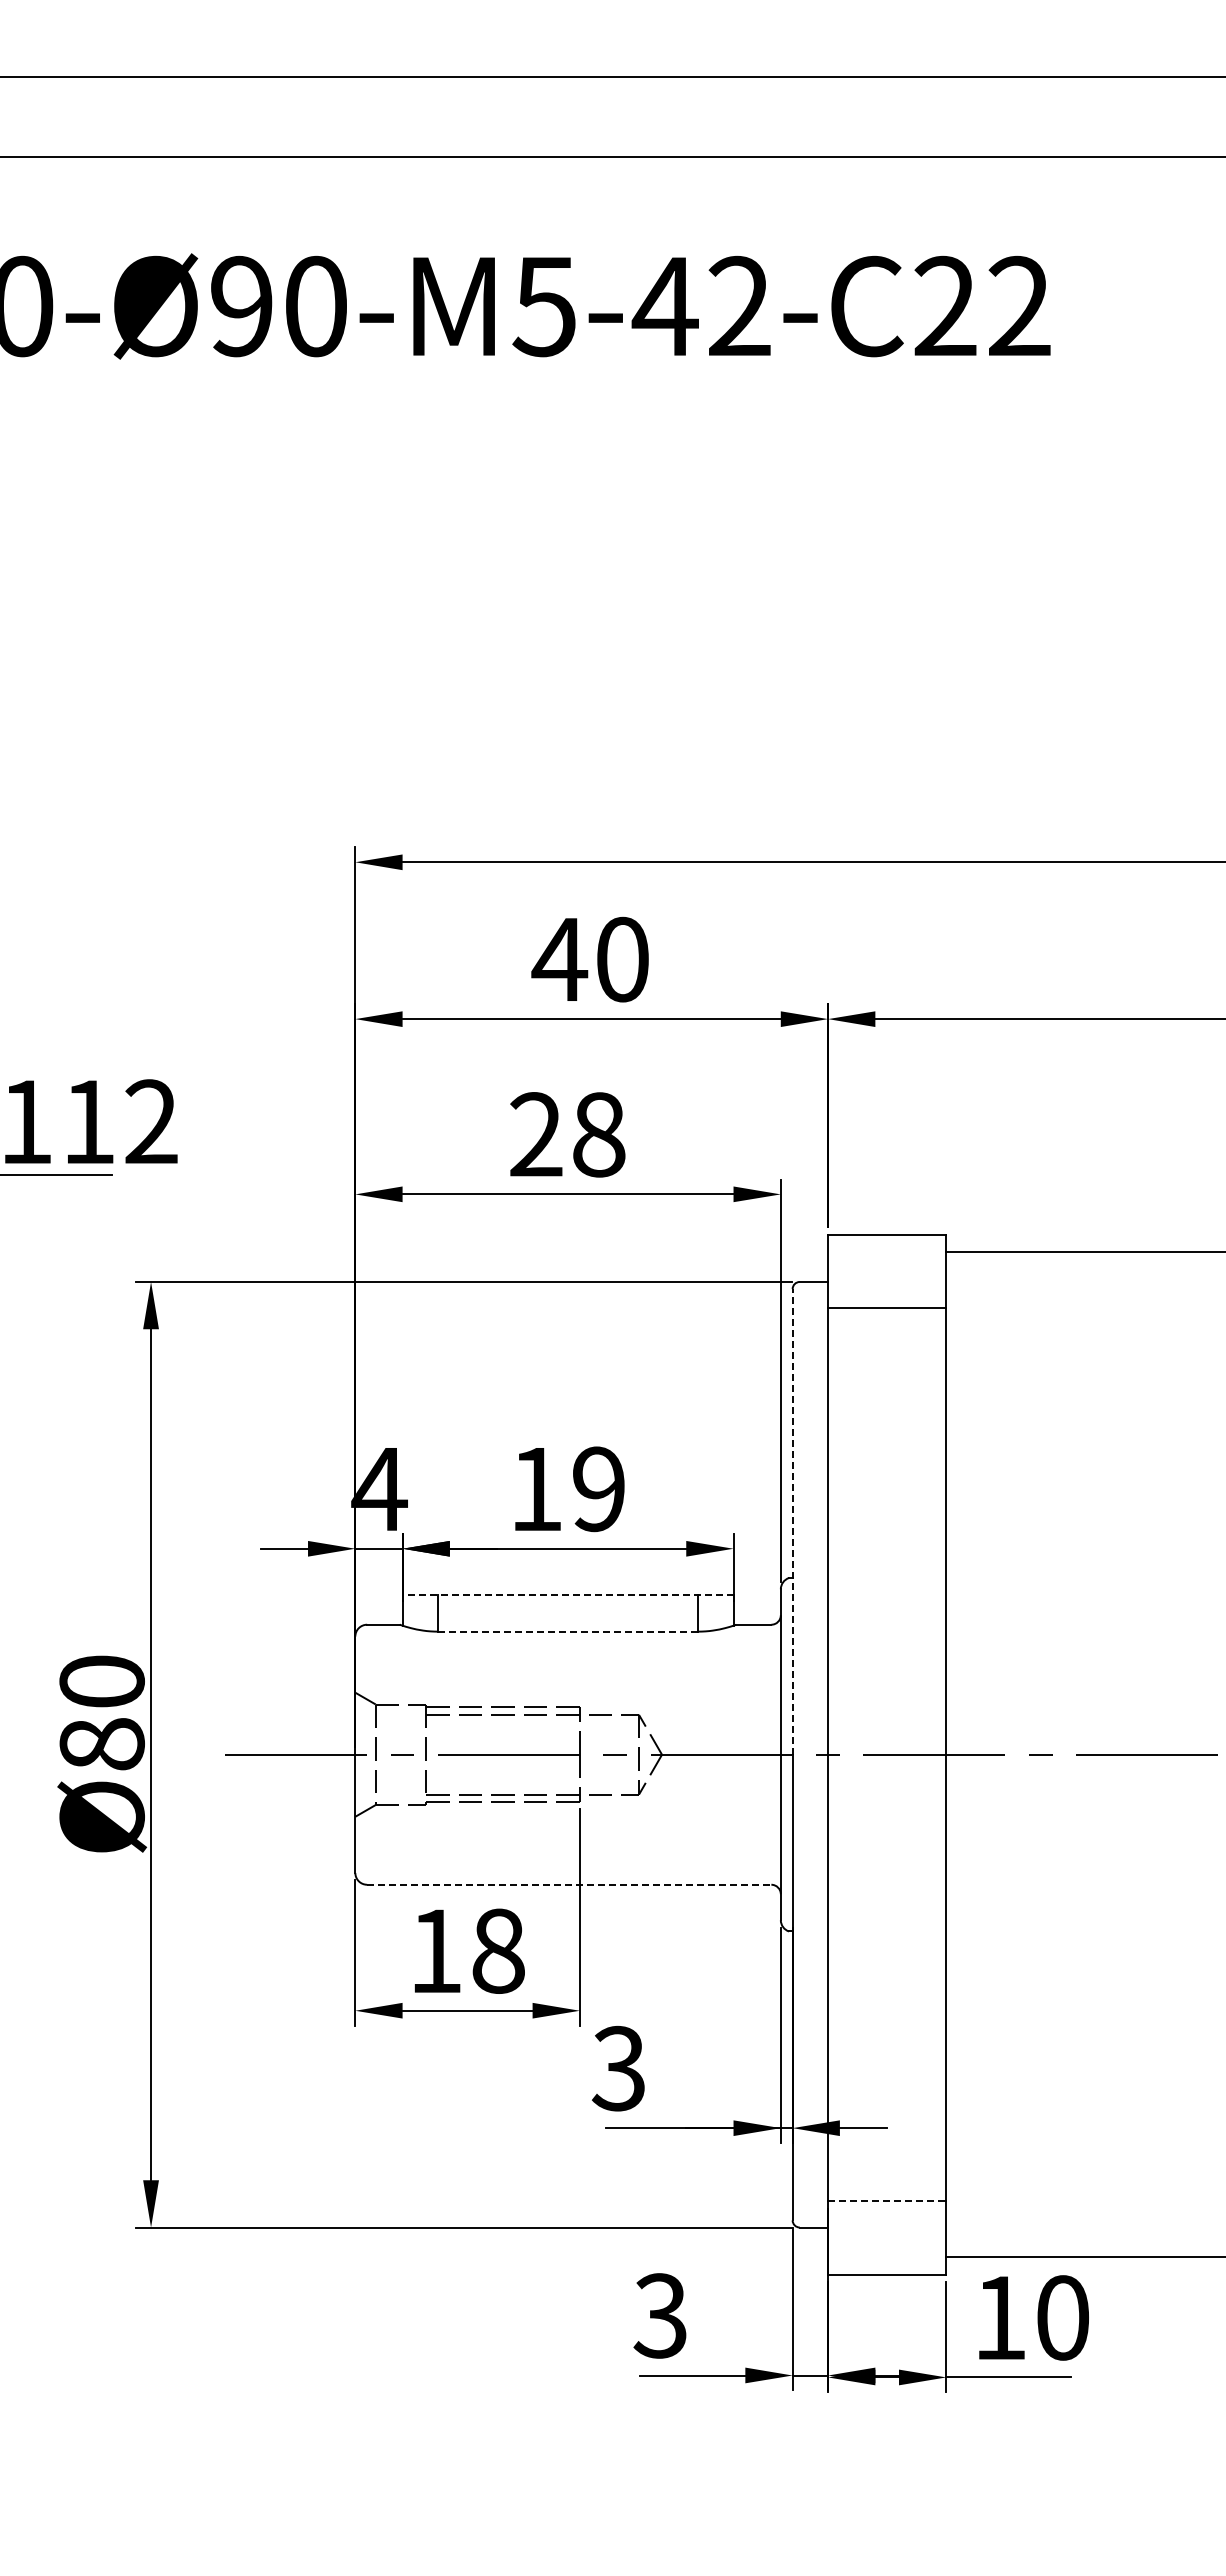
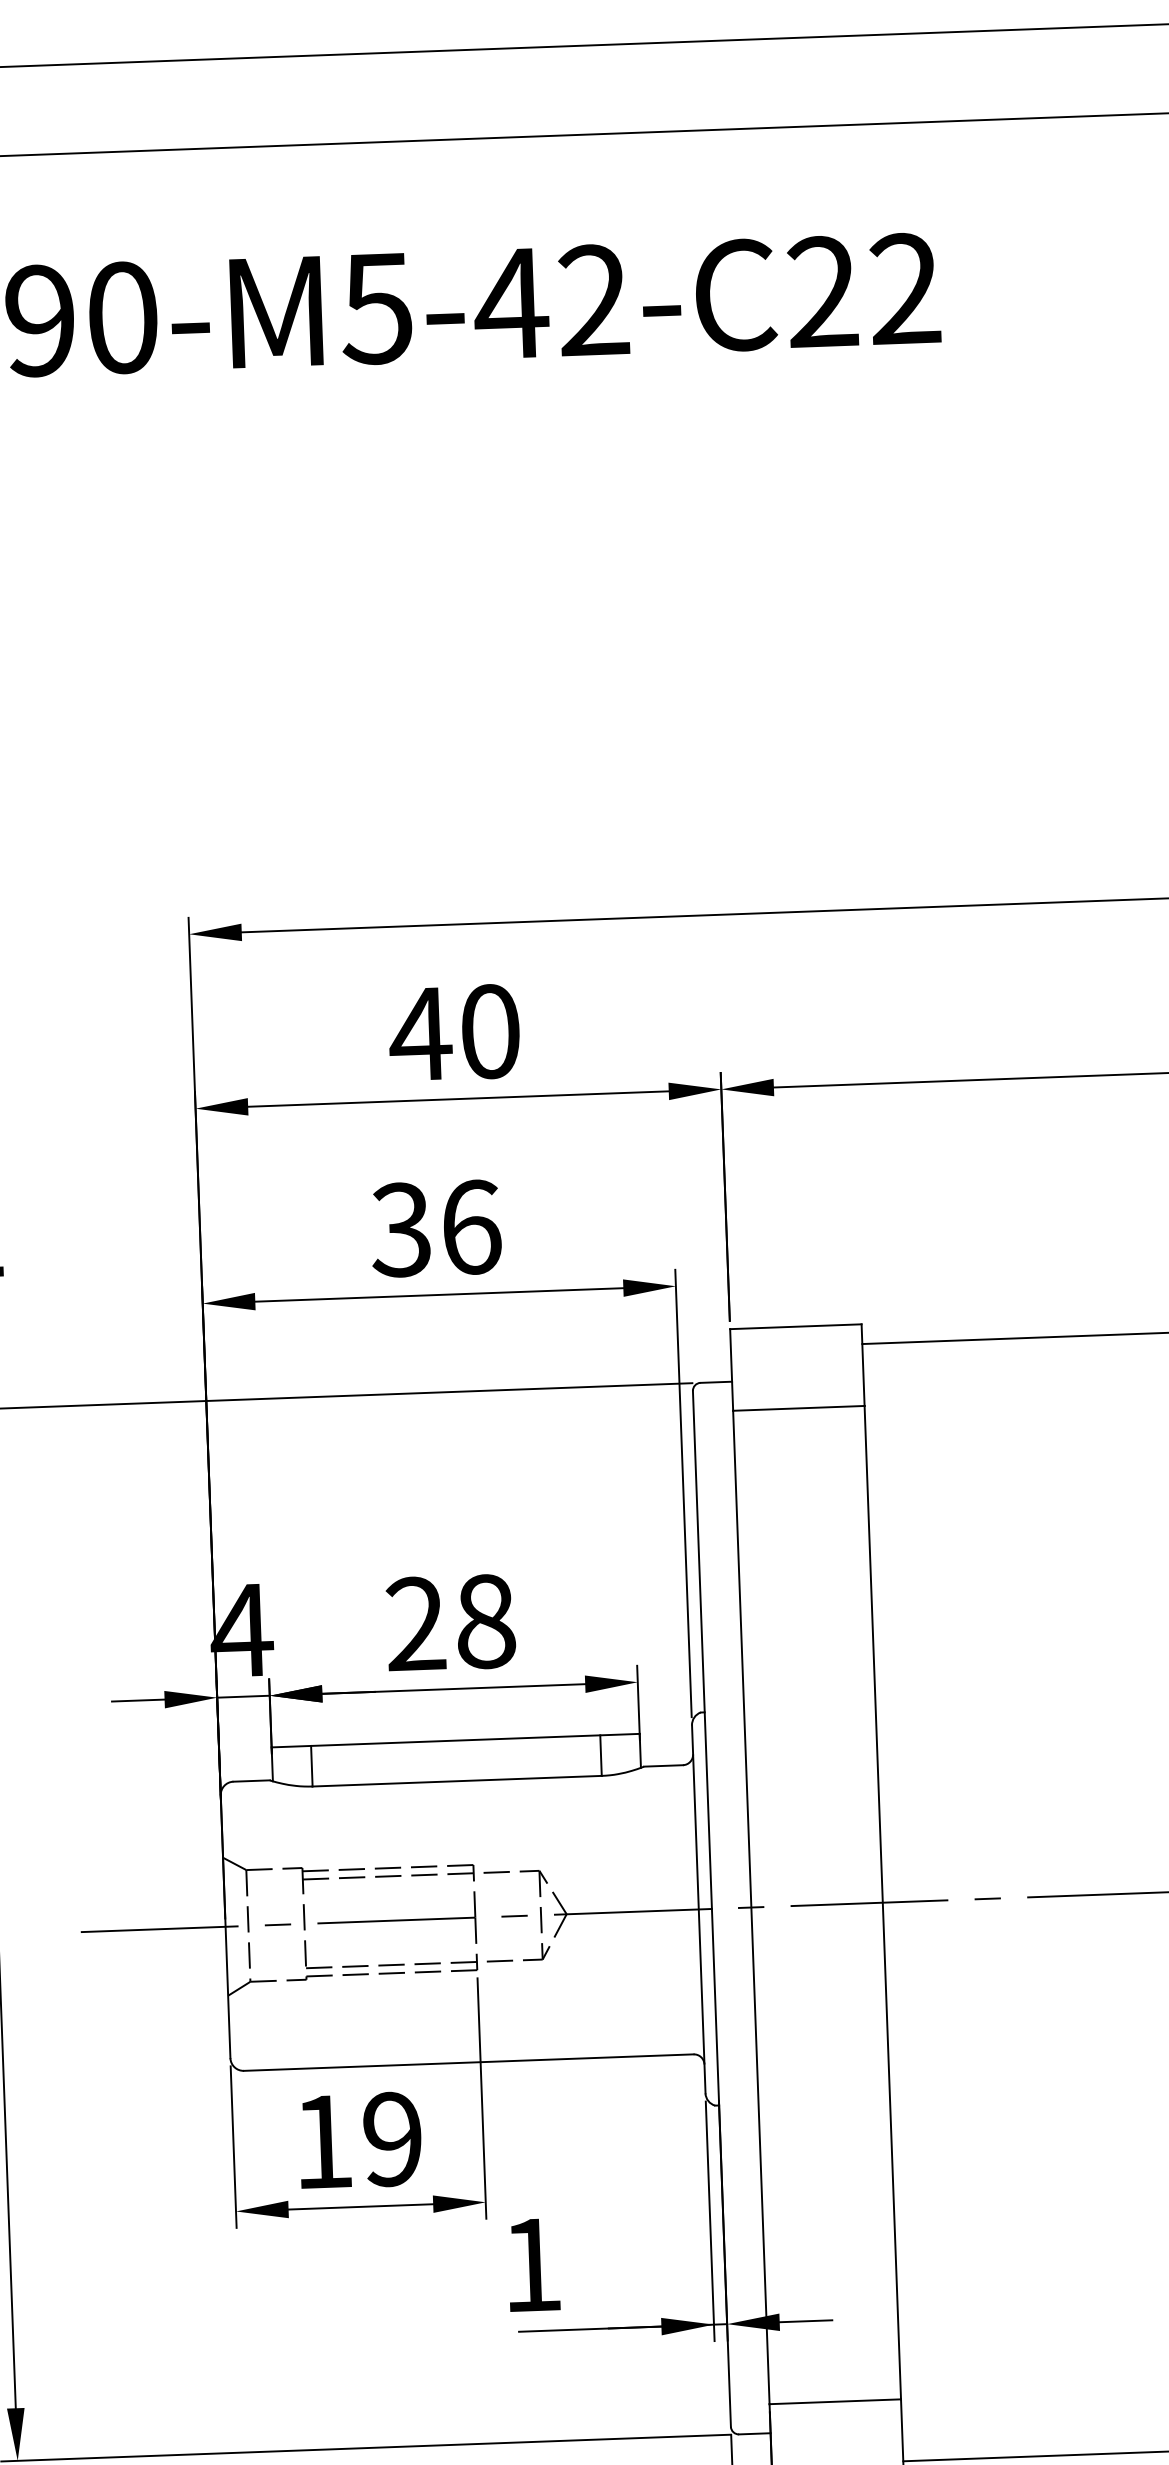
text: (566, 1134) -> (435, 1228), 28 -> 36
text: (567, 1489) -> (450, 1623), 19 -> 28
line: (792, 1521) -> (702, 1649), dashed -> solid
line: (567, 1595) -> (455, 1741), dashed -> solid
line: (567, 1631) -> (456, 1781), dashed -> solid
line: (569, 1884) -> (469, 2062), dashed -> solid
text: (498, 1950) -> (392, 2138), 18 -> 19
text: (617, 2068) -> (529, 2264), 3 -> 1
line: (887, 2201) -> (835, 2401), dashed -> solid

